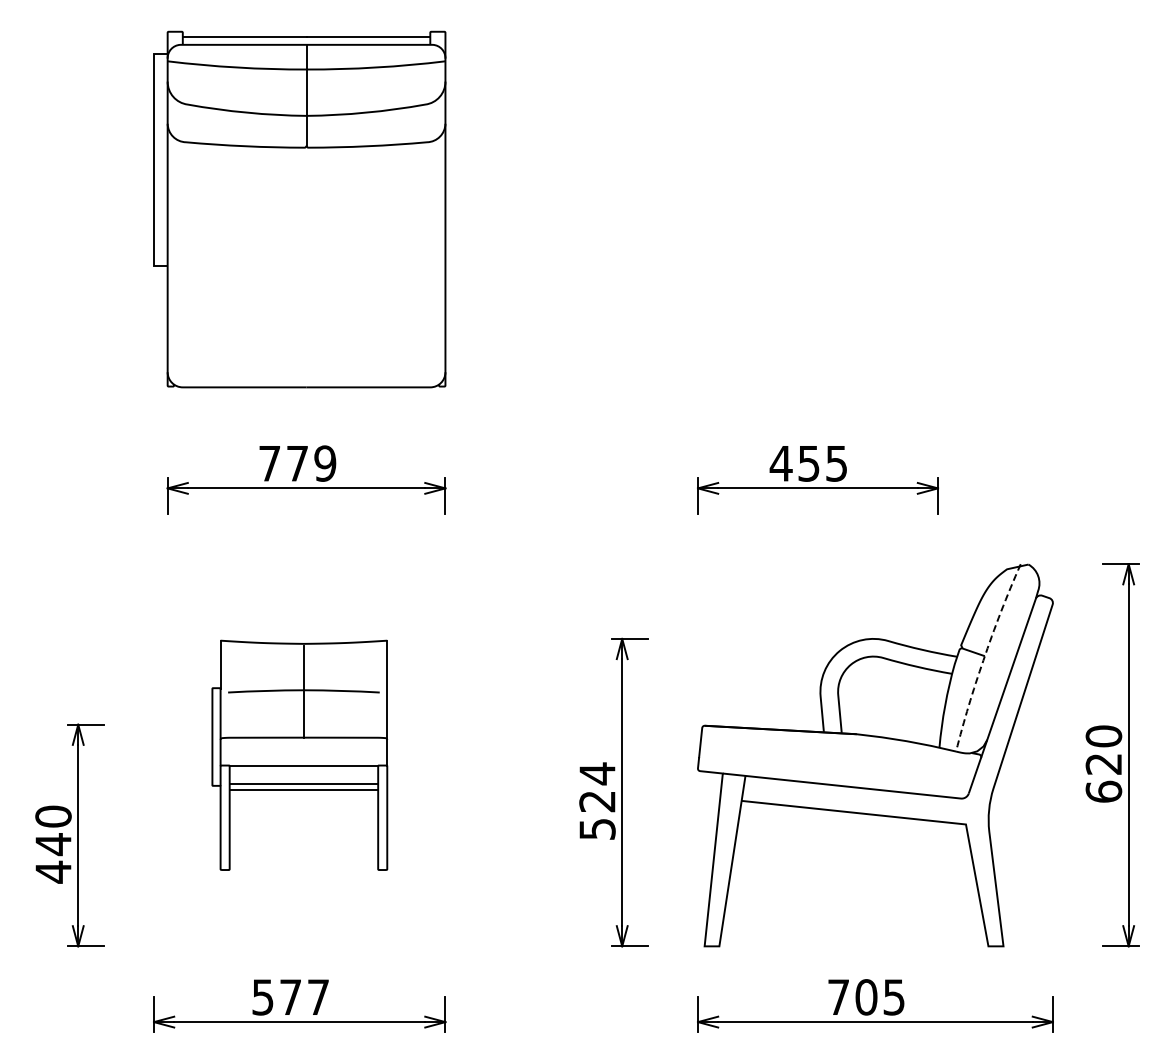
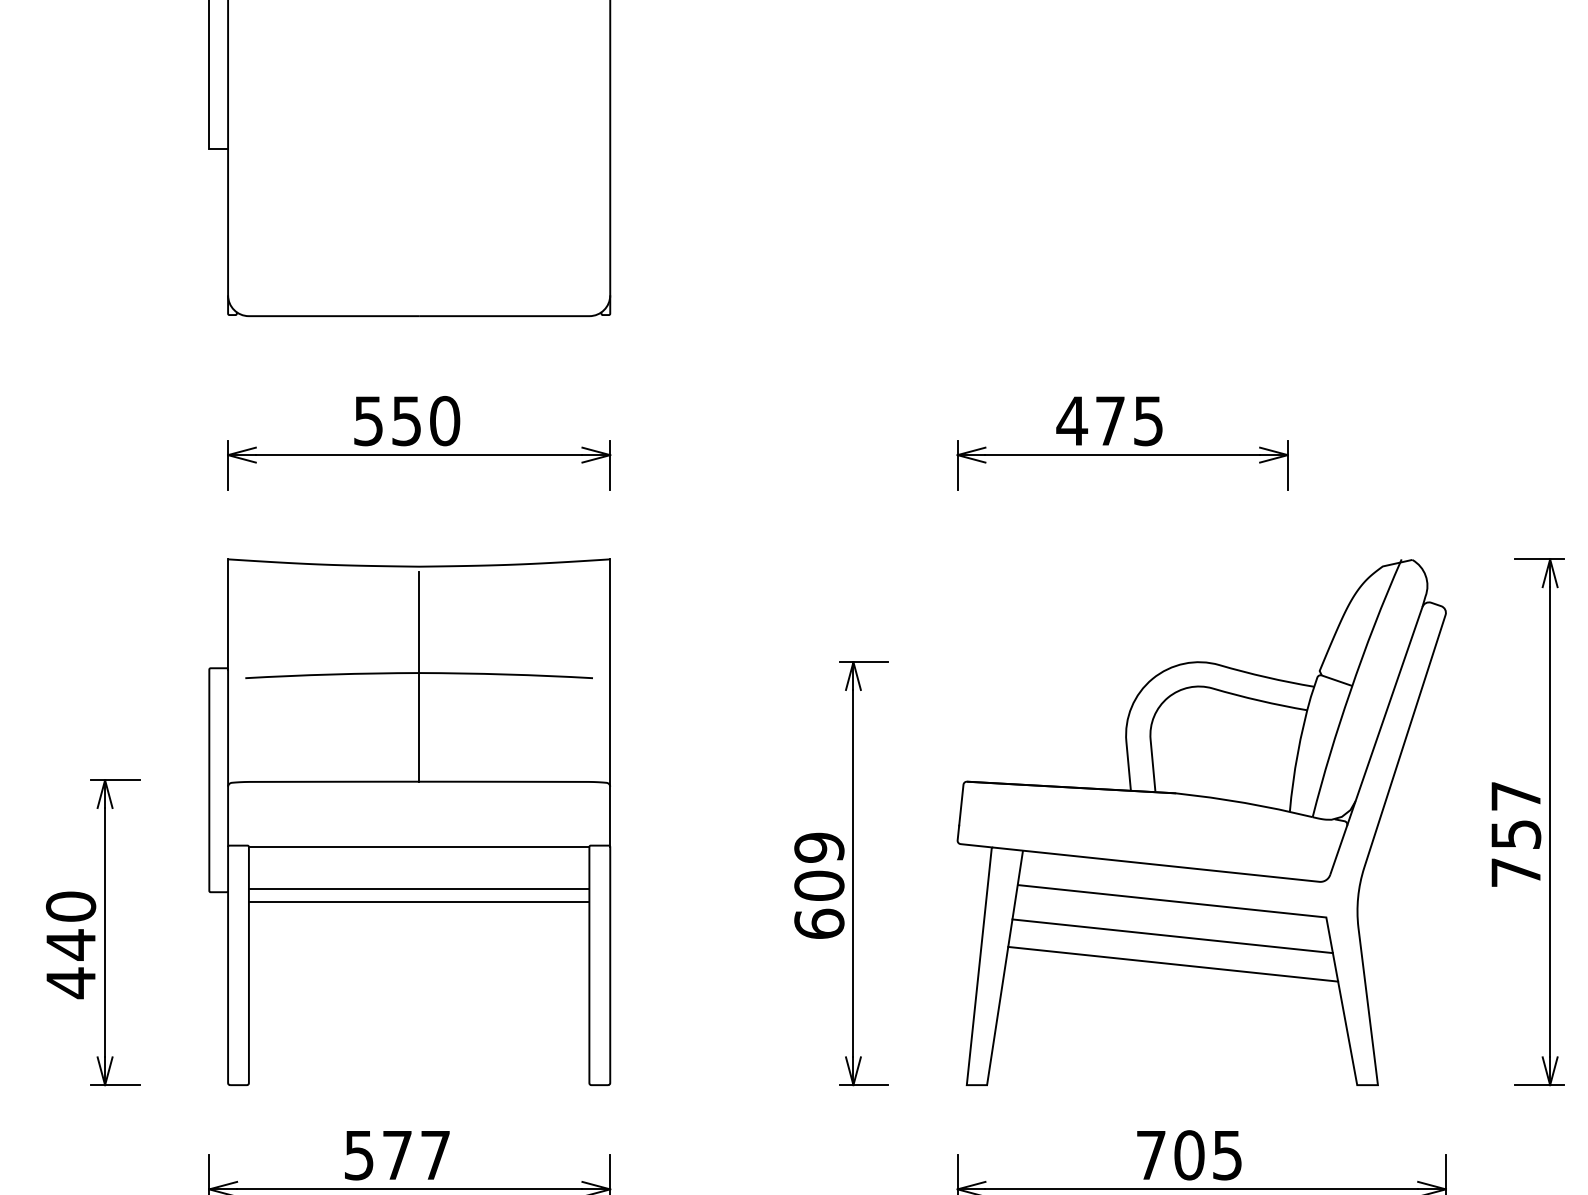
text: (297, 463) -> (406, 420), 779 -> 550
text: (808, 463) -> (1109, 420), 455 -> 475
line: (984, 657) -> (1351, 687), dashed -> solid
part: (299, 755) -> (409, 822), size x1.67
text: (1103, 763) -> (1515, 833), 620 -> 757
text: (597, 800) -> (819, 884), 524 -> 609
line: (853, 837) -> (1171, 935), added
line: (854, 858) -> (1172, 964), added

